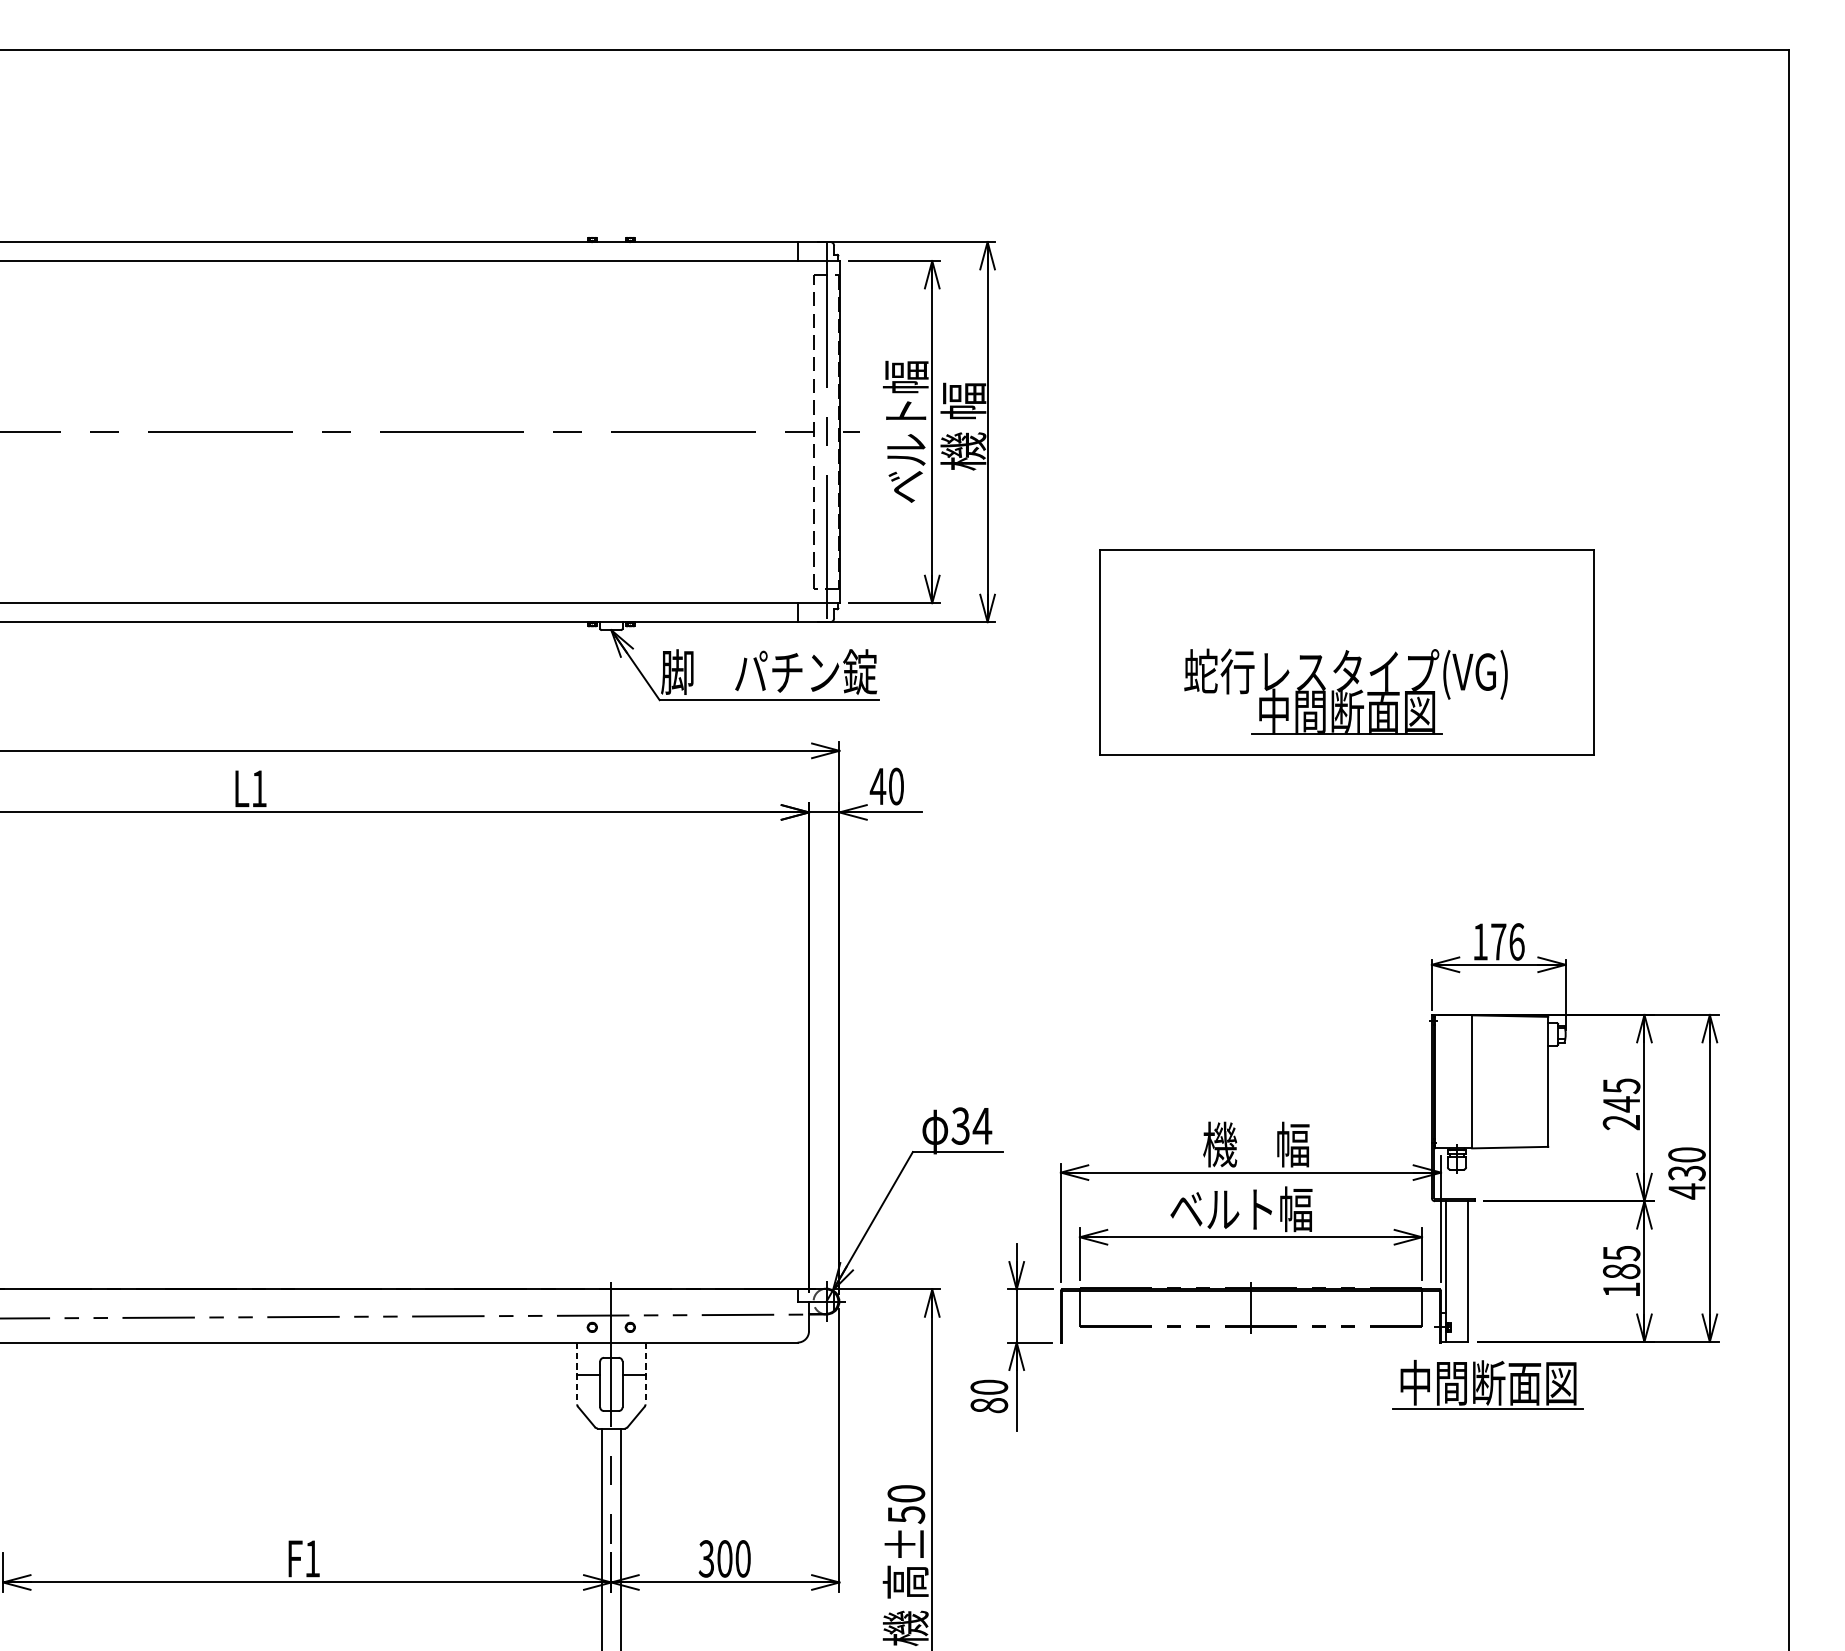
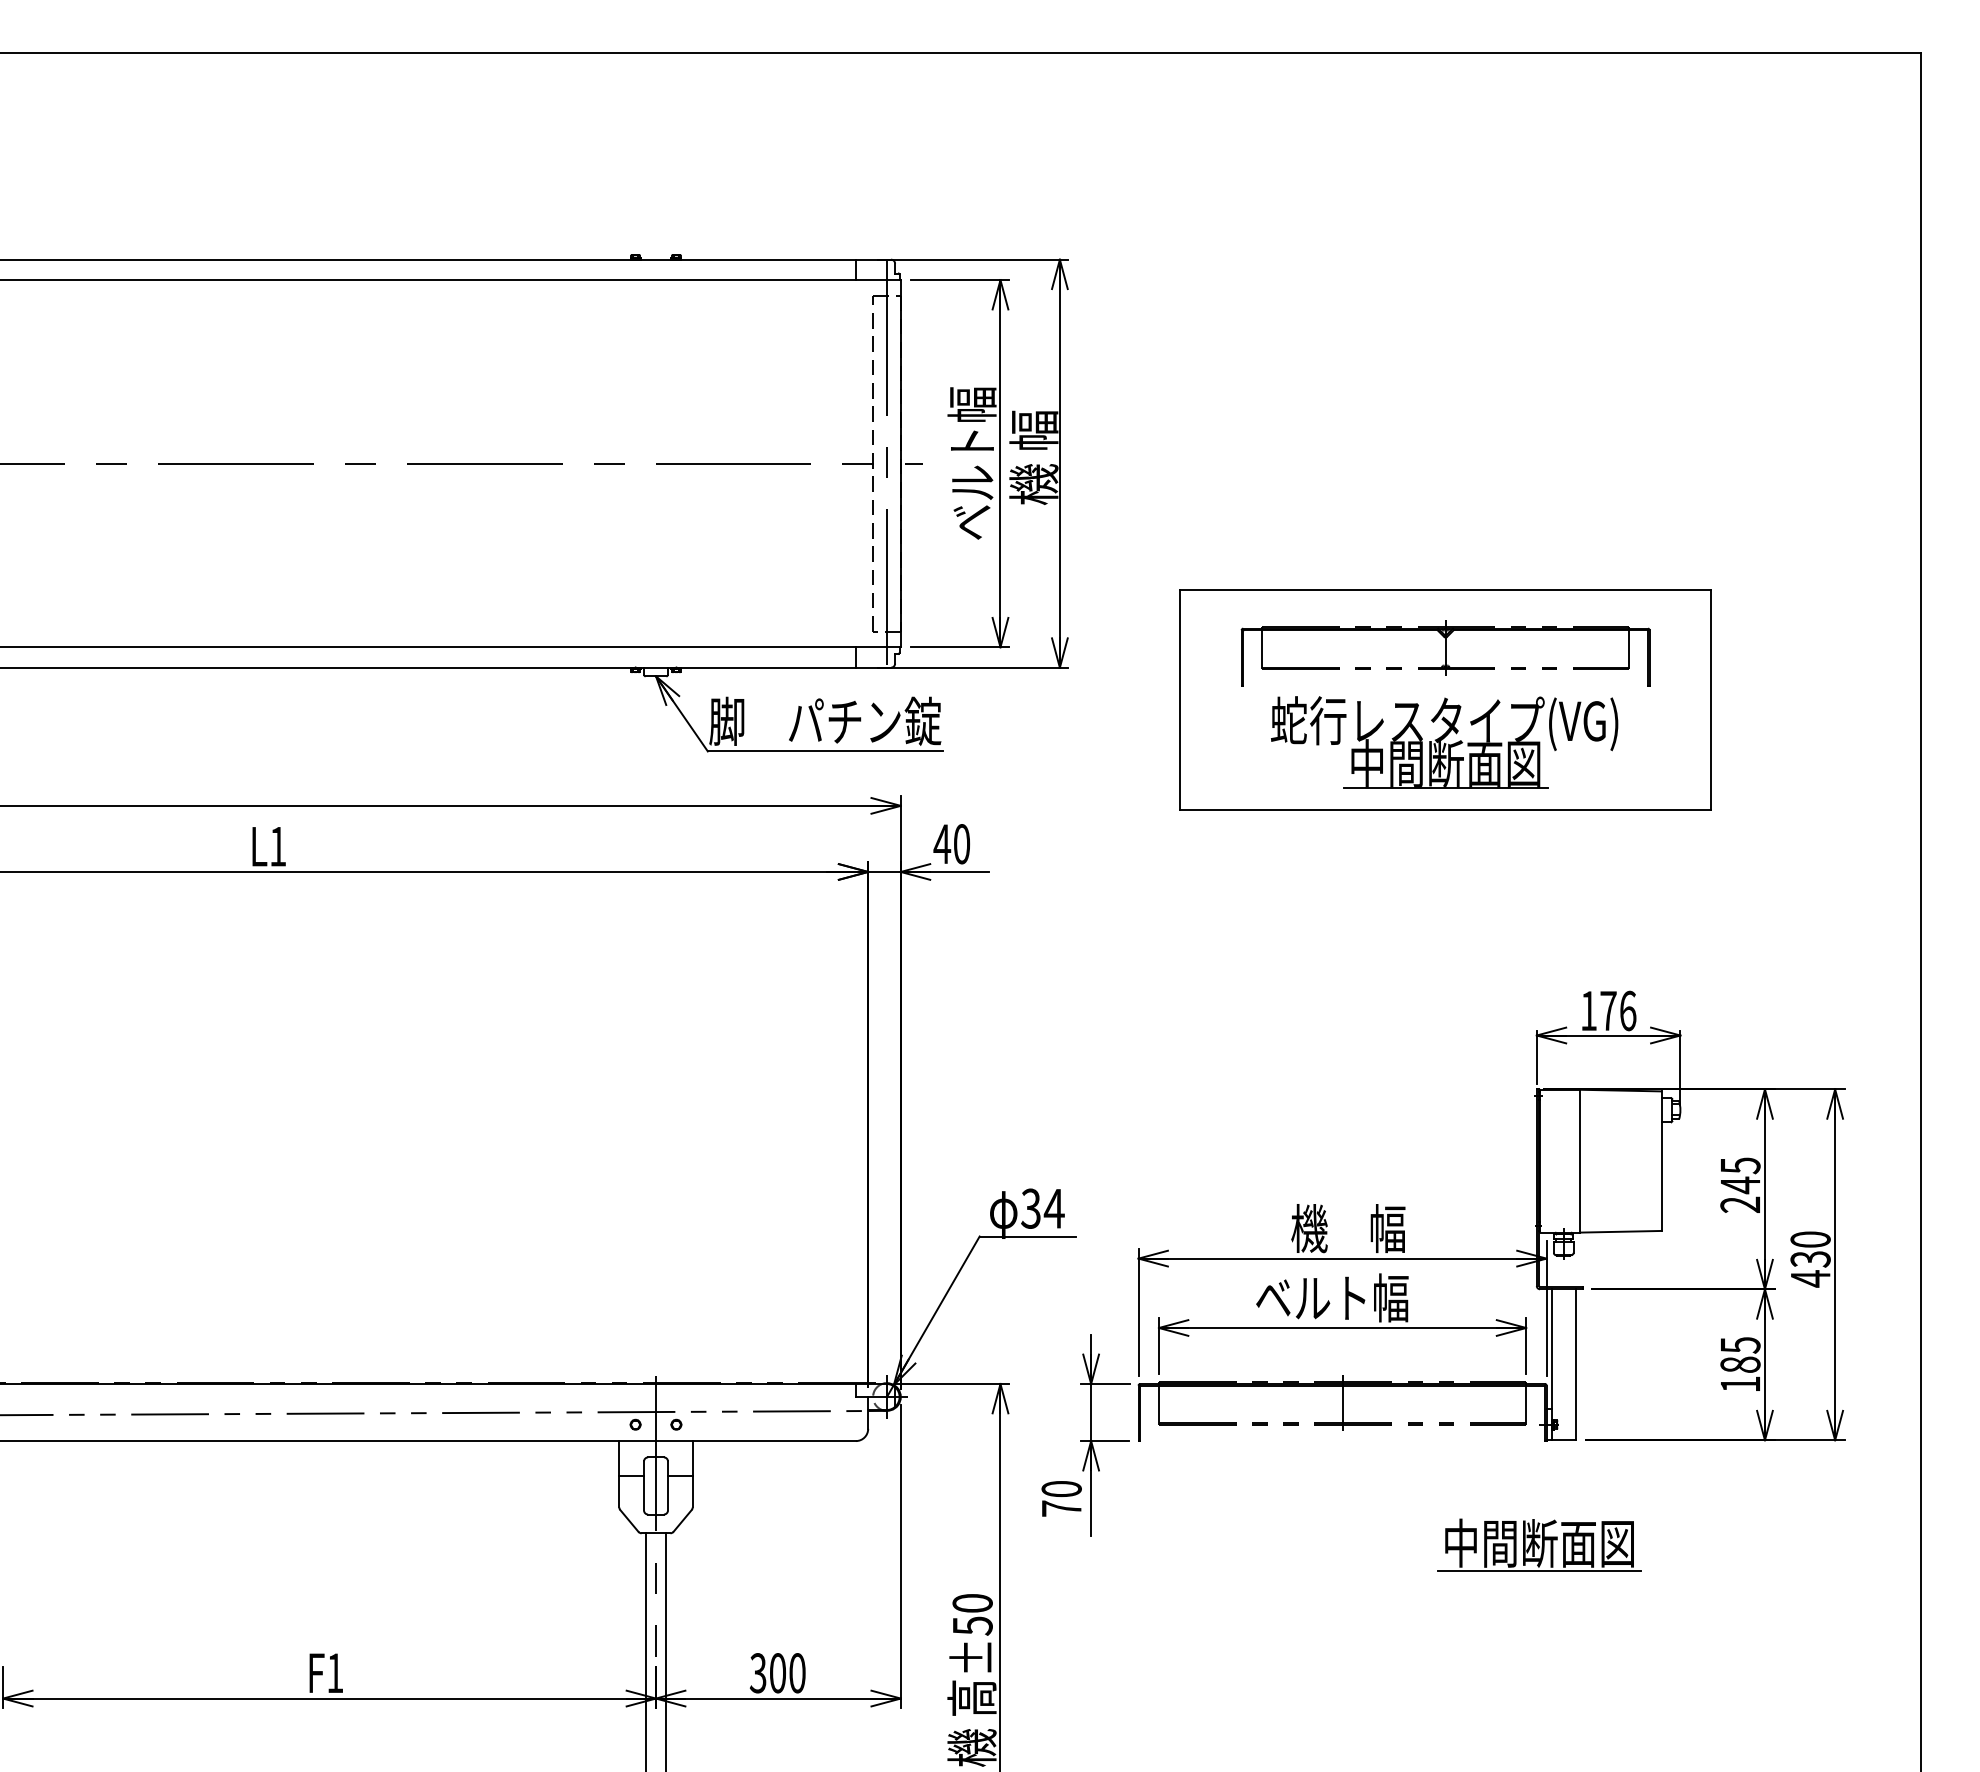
part: (1346, 608) -> (1445, 653), added
line: (577, 1373) -> (619, 1474), dashed -> solid
line: (645, 1373) -> (692, 1474), dashed -> solid
part: (1488, 1383) -> (1539, 1544), moved
text: (989, 1405) -> (1061, 1508), 80 -> 70

